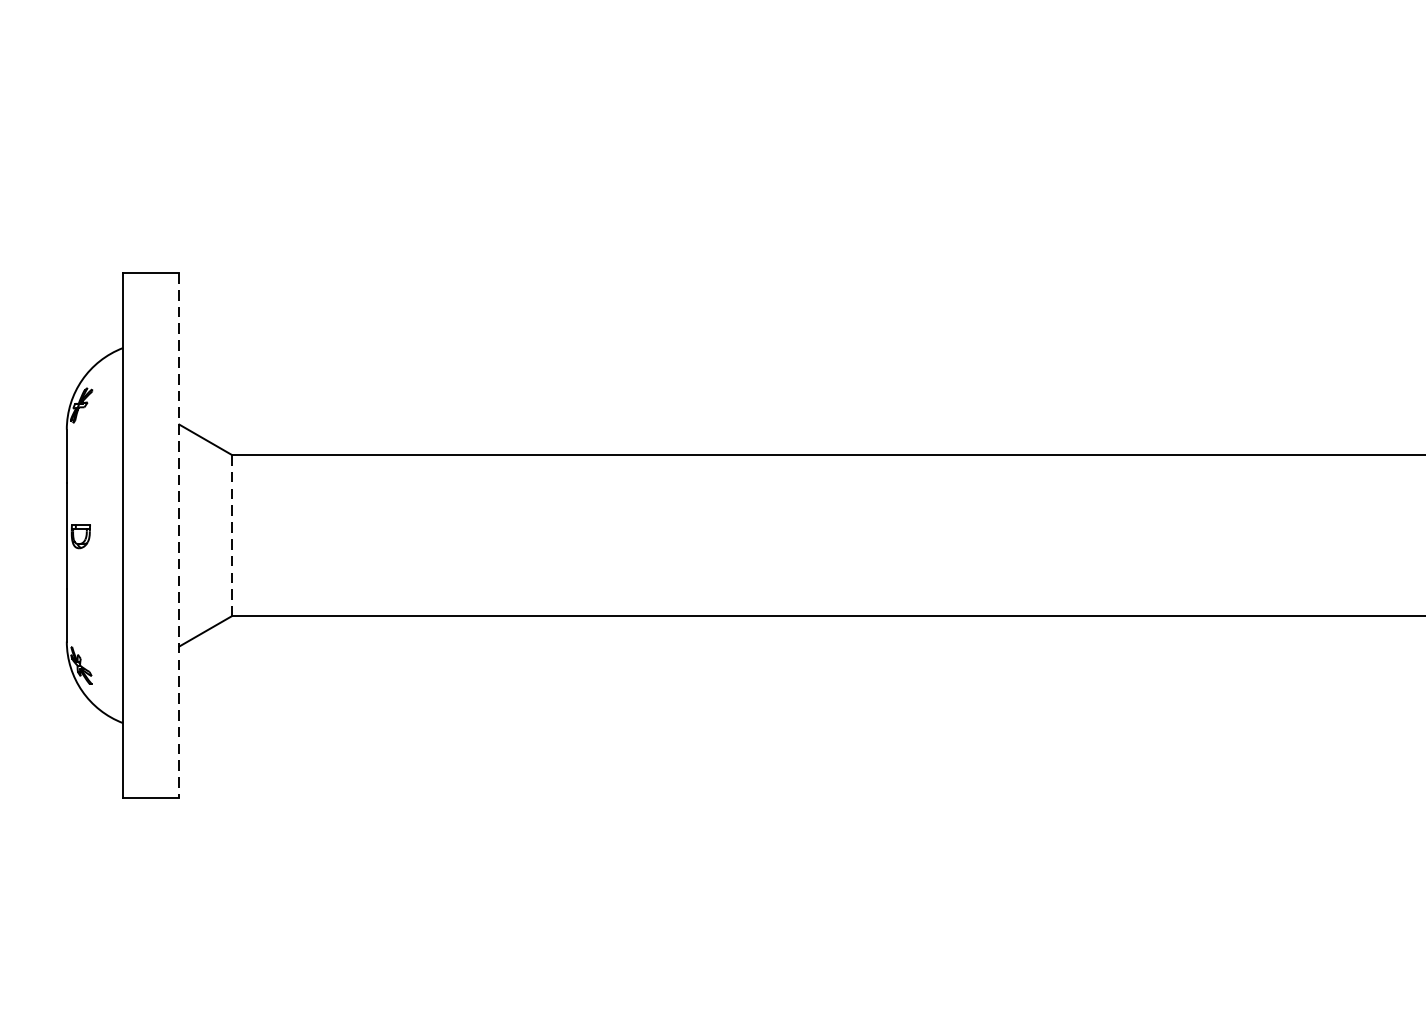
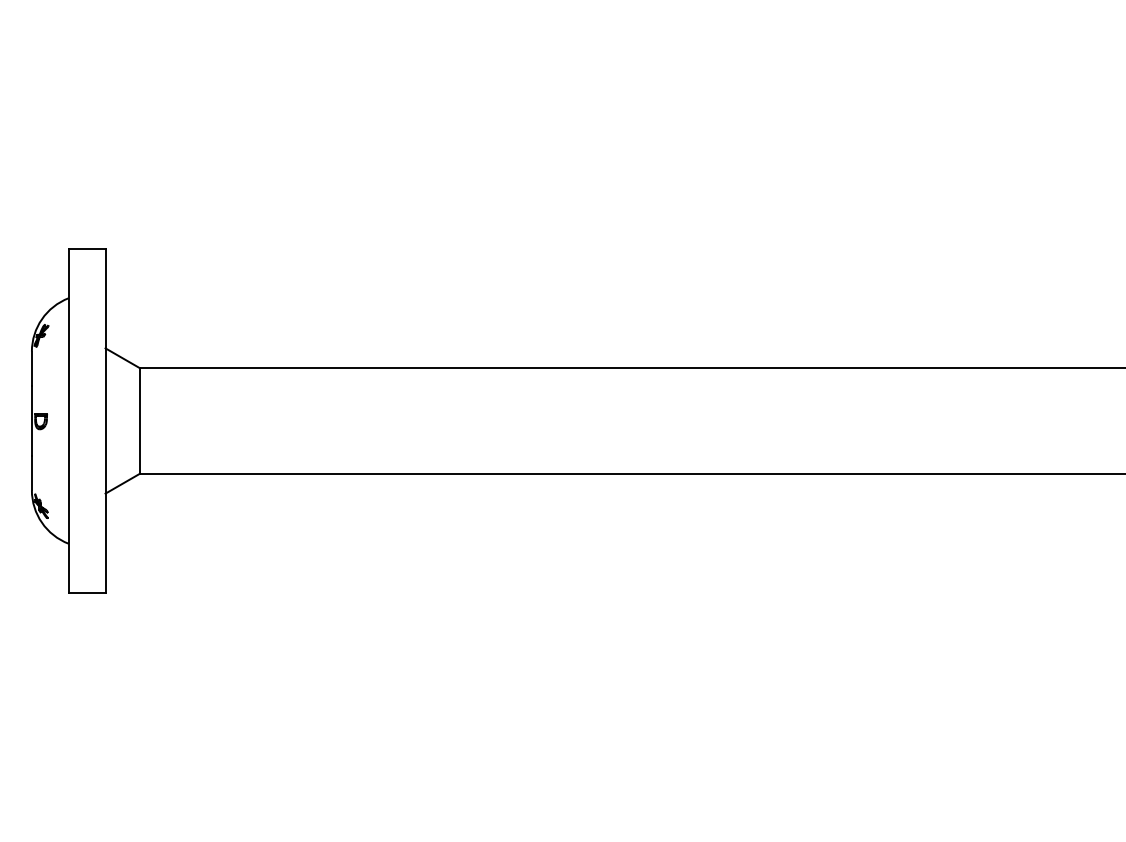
line: (179, 534) -> (105, 420), dashed -> solid
line: (231, 534) -> (139, 420), dashed -> solid

